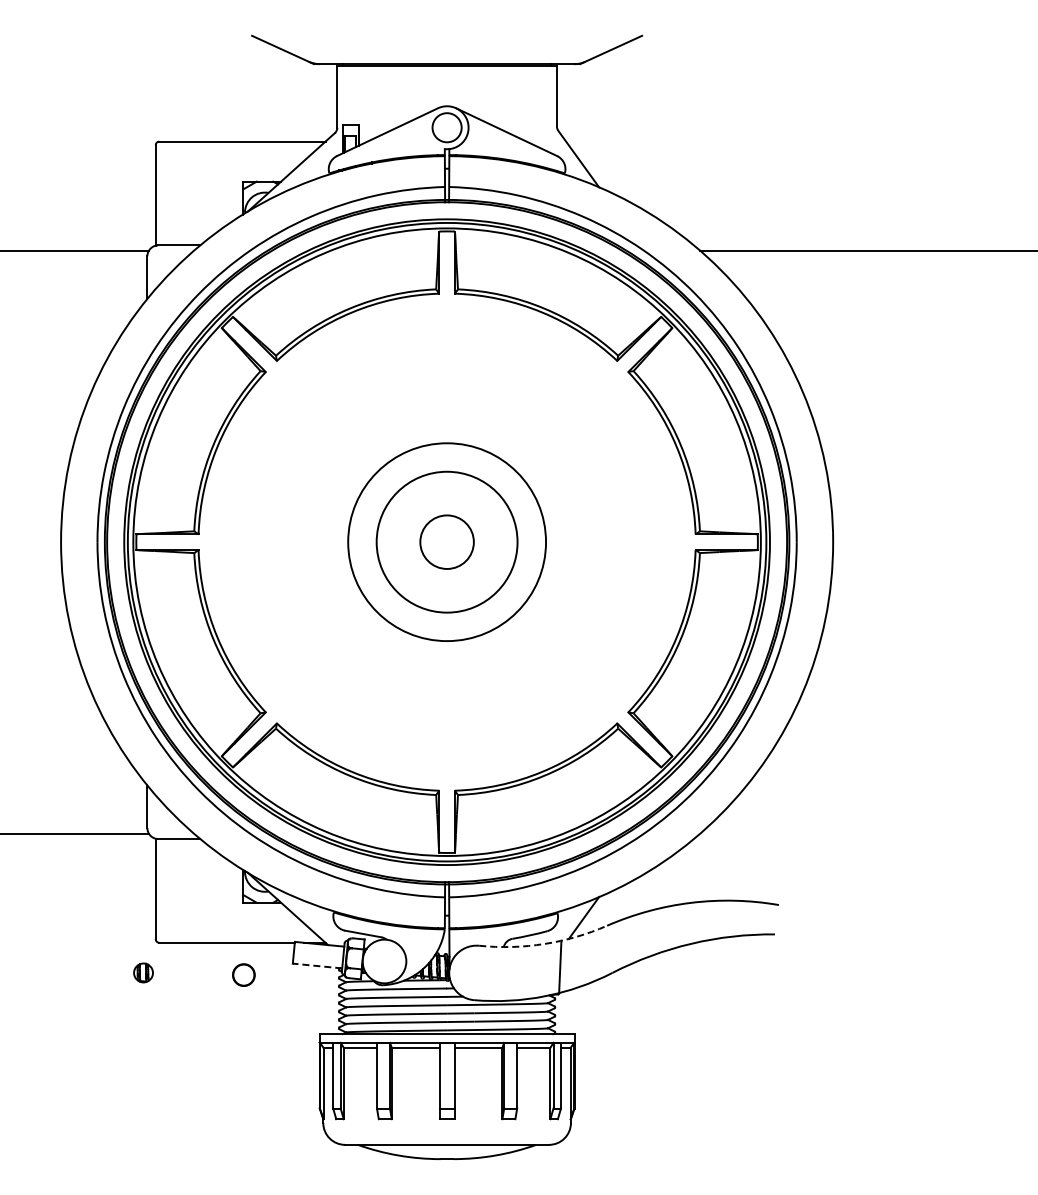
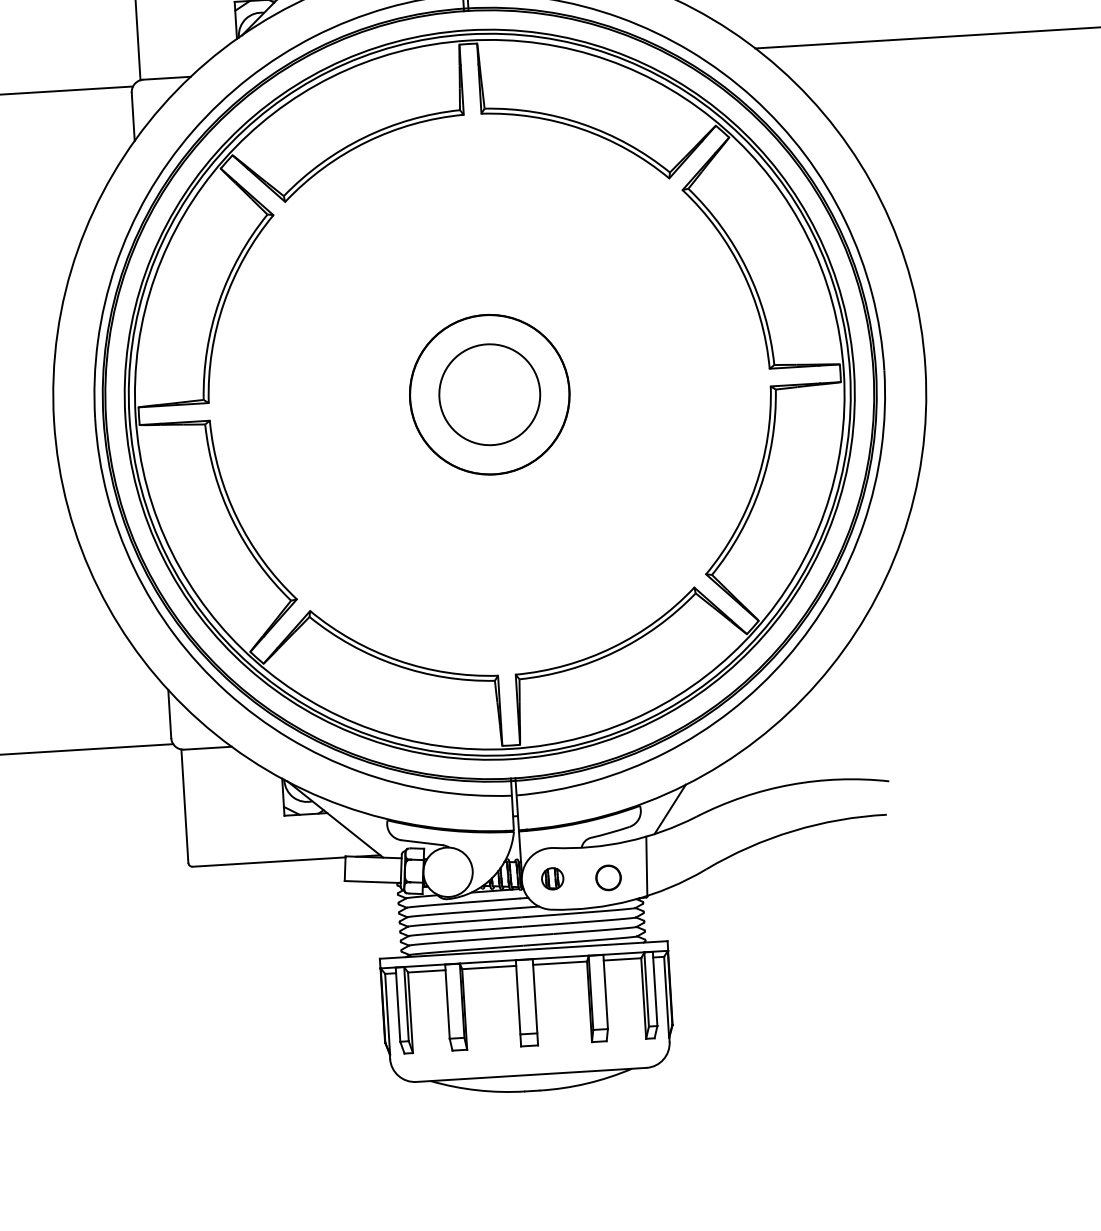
circle: (446, 541) -> (489, 393), size x0.71
circle: (446, 541) -> (489, 393), size x1.67
arc: (544, 944) -> (627, 842), dashed -> solid
line: (317, 966) -> (372, 882), dashed -> solid
part: (143, 972) -> (552, 878), moved
circle: (243, 974) -> (608, 877), moved

